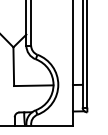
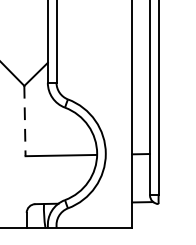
line: (13, 67) -> (24, 122), solid -> dashed

